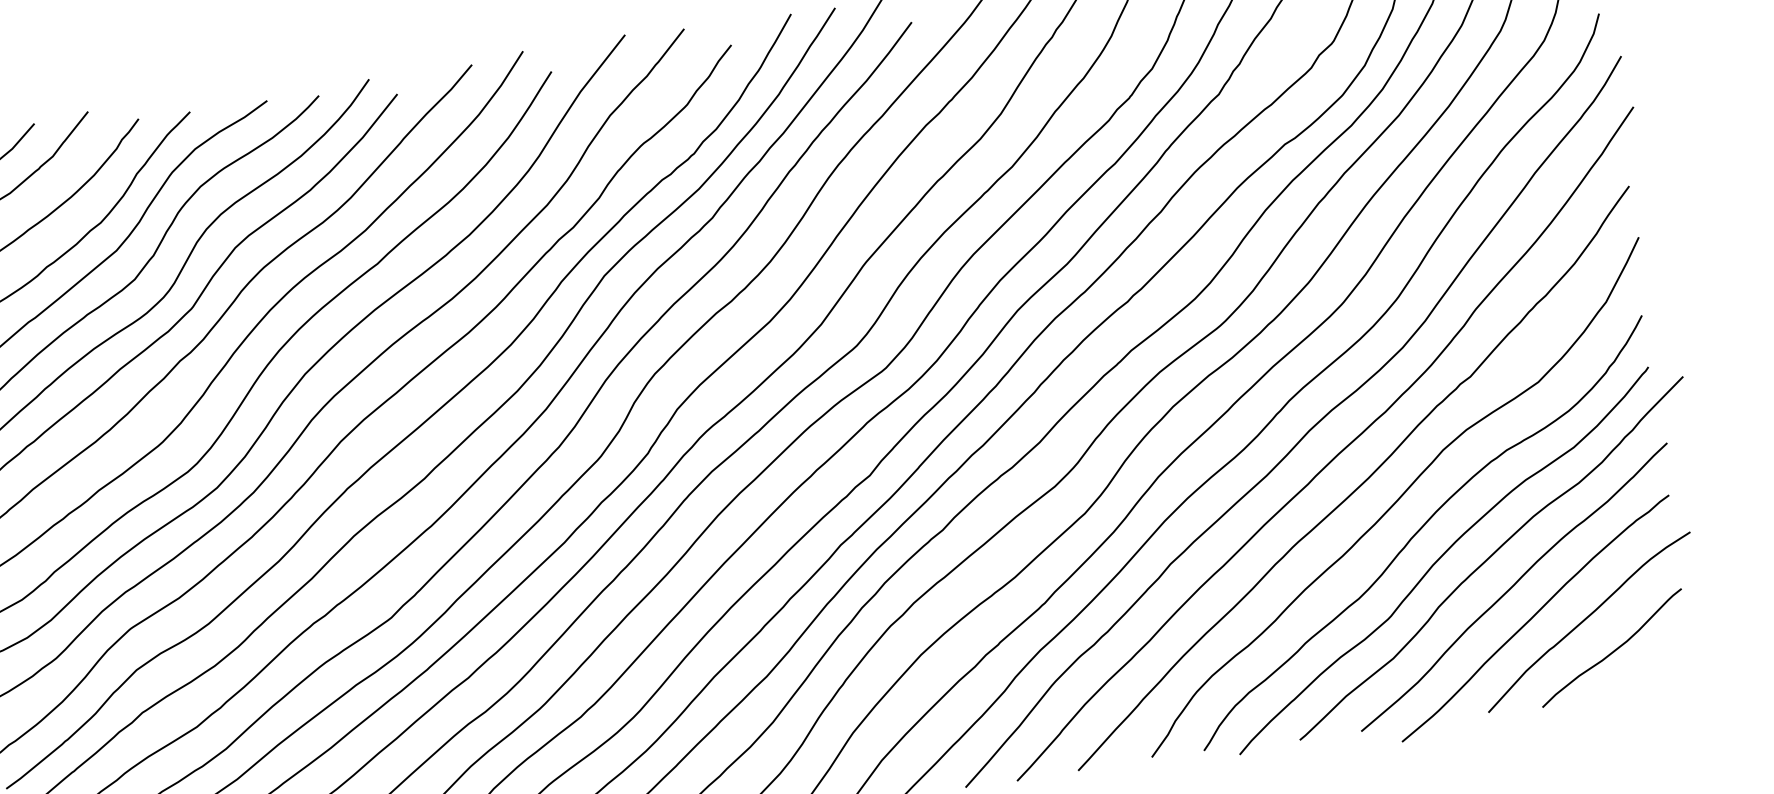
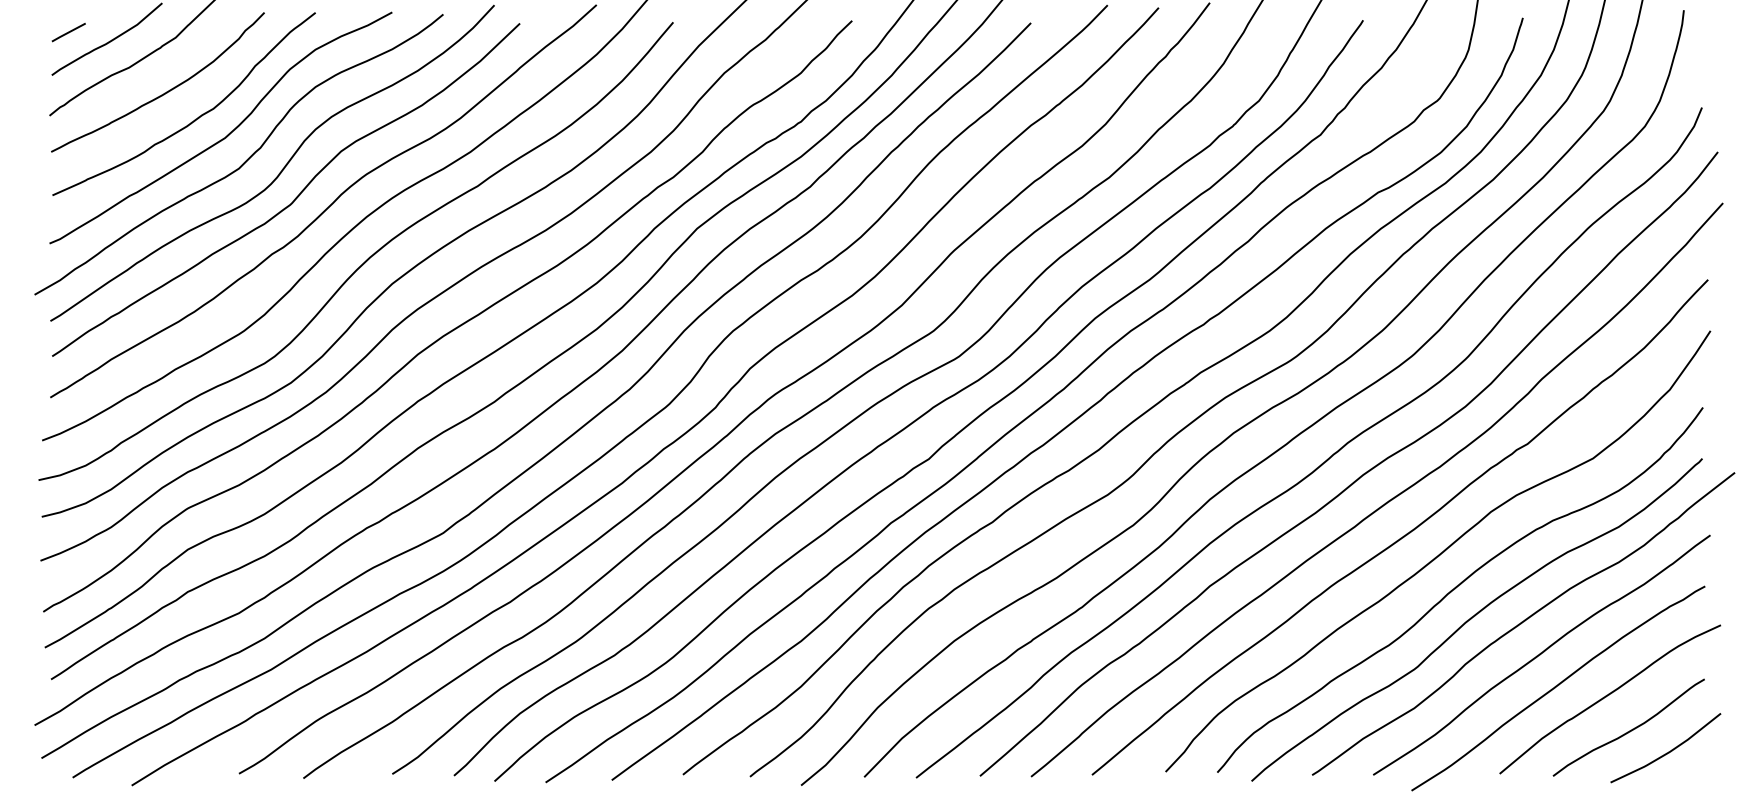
curve: (1653, 667) -> (1666, 752), added

